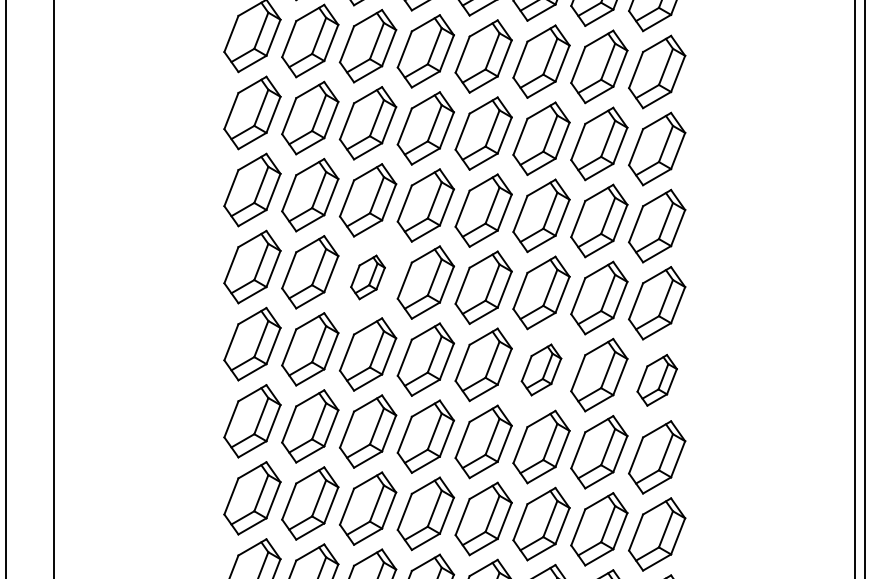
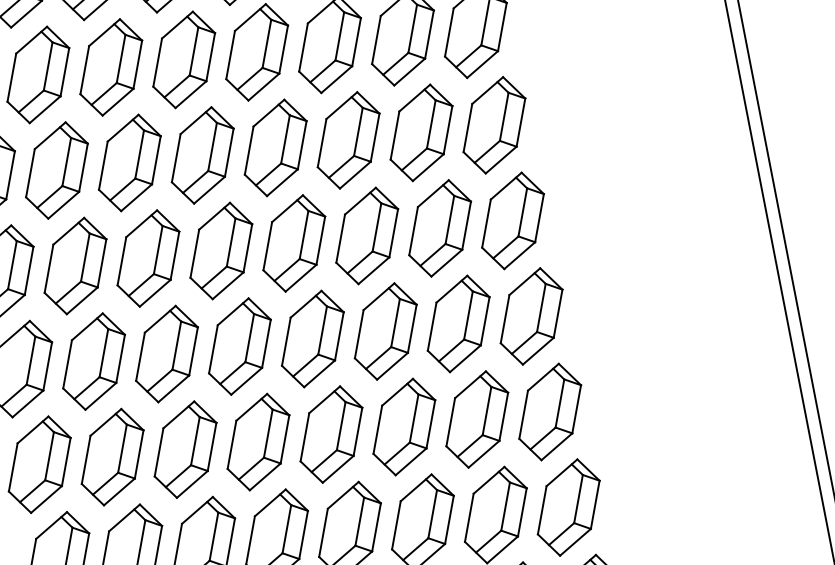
part: (367, 277) -> (166, 354), size x1.67
part: (541, 369) -> (404, 426), size x1.43
part: (657, 380) -> (550, 412), size x1.43

